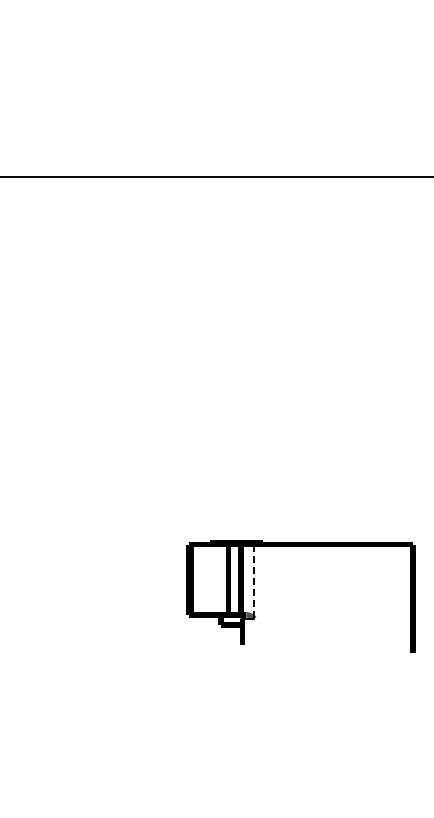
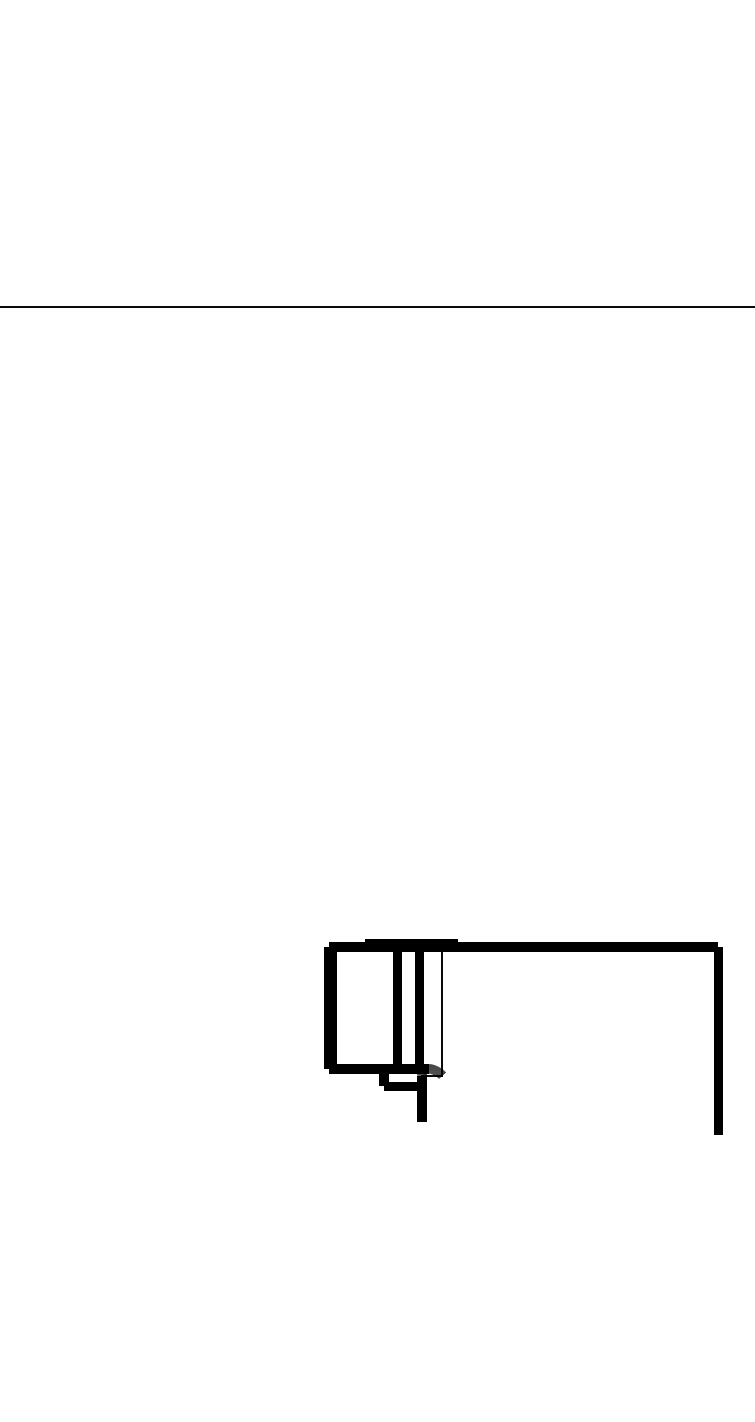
line: (254, 582) -> (442, 1012), dashed -> solid

